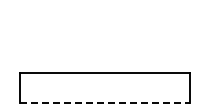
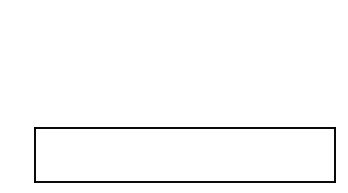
line: (104, 102) -> (184, 181), dashed -> solid

